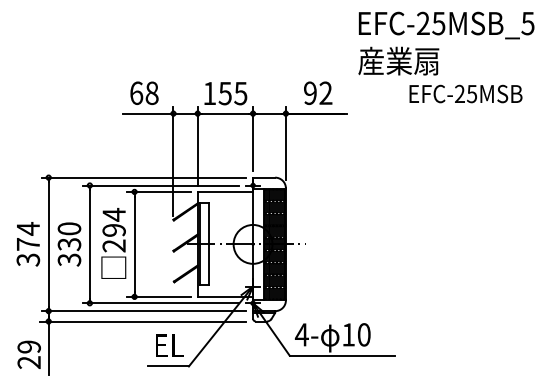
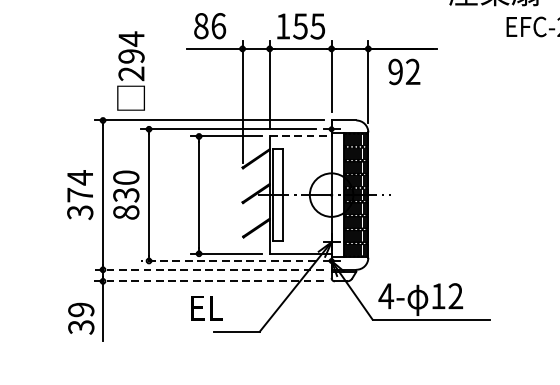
text: (144, 92) -> (210, 25), 68 -> 86
text: (318, 92) -> (404, 71), moved
line: (225, 191) -> (300, 135), solid -> dashed
text: (113, 243) -> (130, 71), moved
text: (69, 259) -> (126, 212), 330 -> 830
line: (160, 303) -> (228, 261), solid -> dashed
line: (143, 311) -> (209, 270), solid -> dashed
line: (142, 321) -> (207, 281), solid -> dashed
text: (363, 334) -> (455, 295), 10 -> 12
text: (169, 345) -> (206, 308), moved
text: (29, 362) -> (81, 327), 29 -> 39

